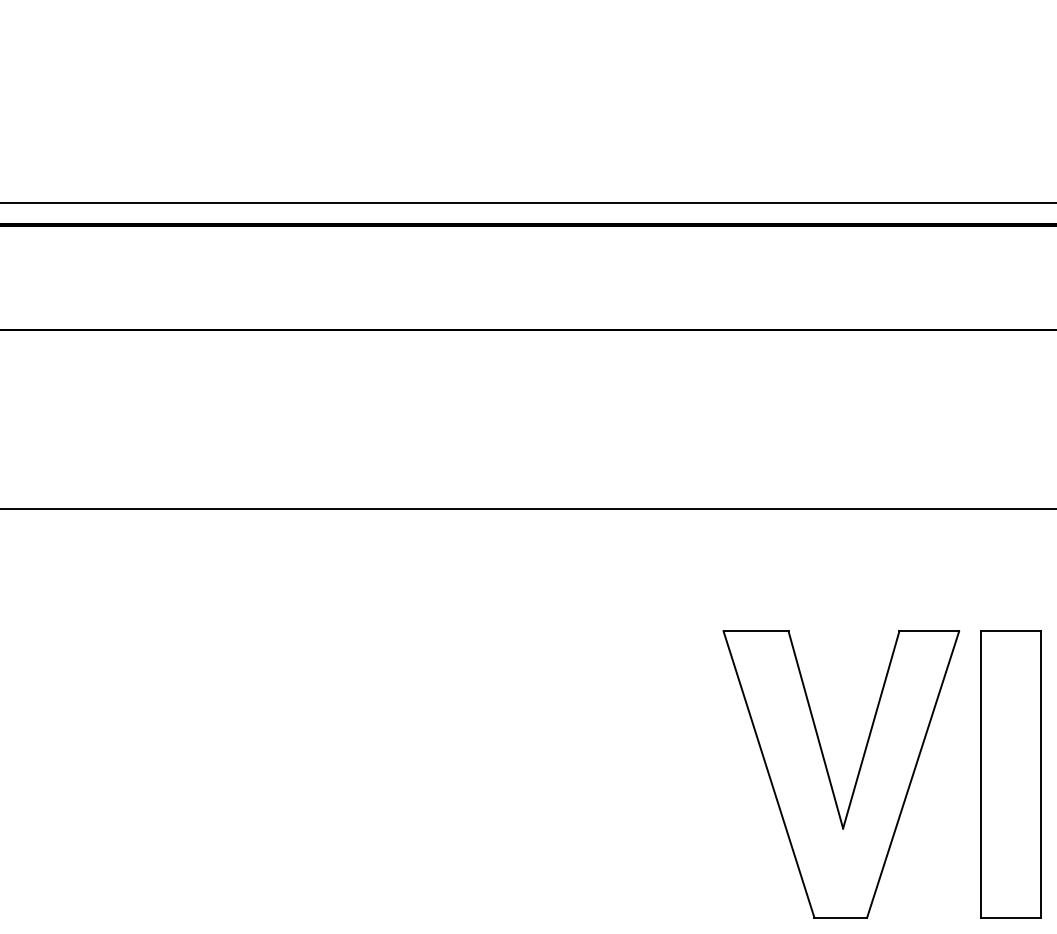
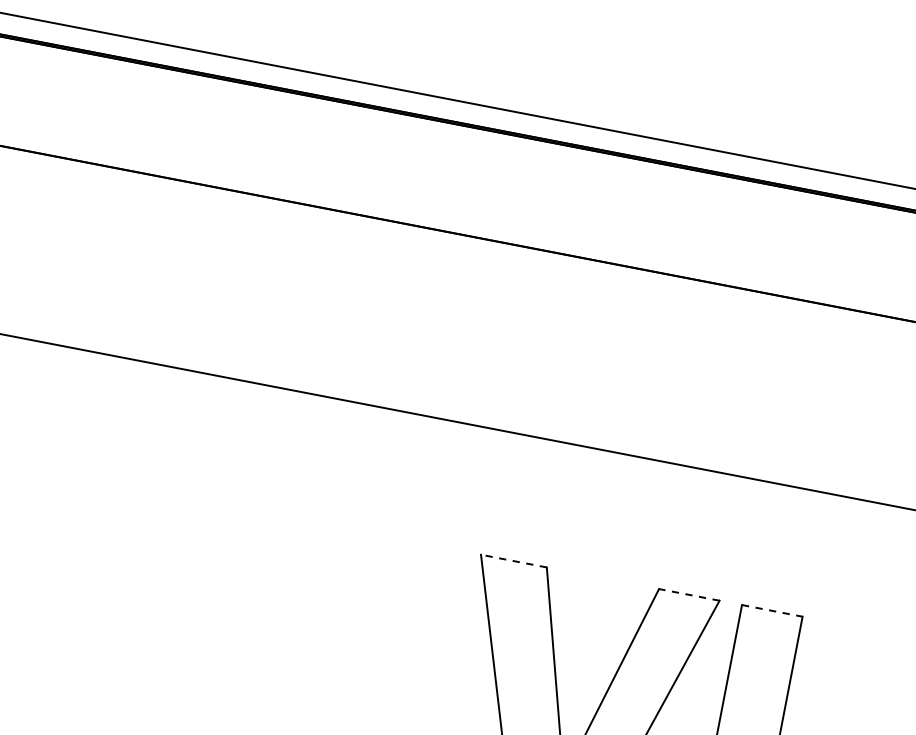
line: (755, 631) -> (513, 561), solid -> dashed
line: (929, 631) -> (689, 595), solid -> dashed
line: (1011, 631) -> (772, 611), solid -> dashed

